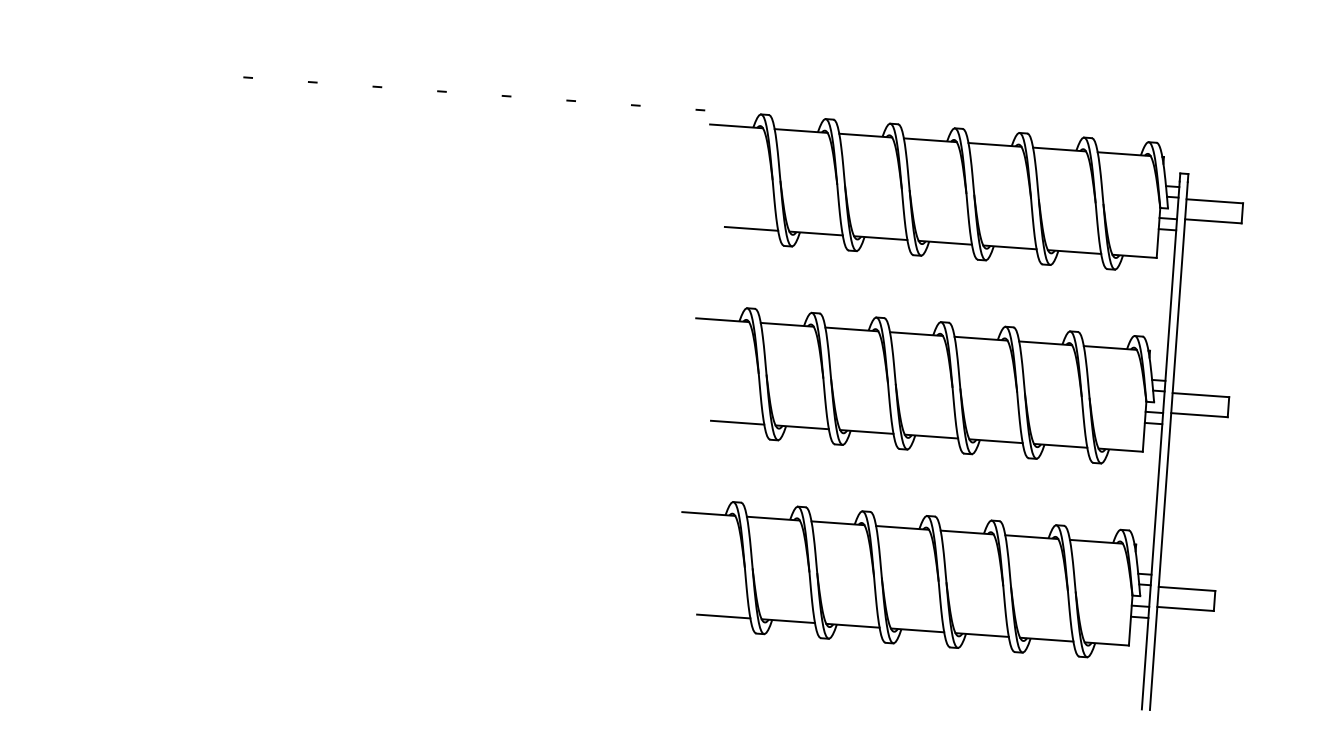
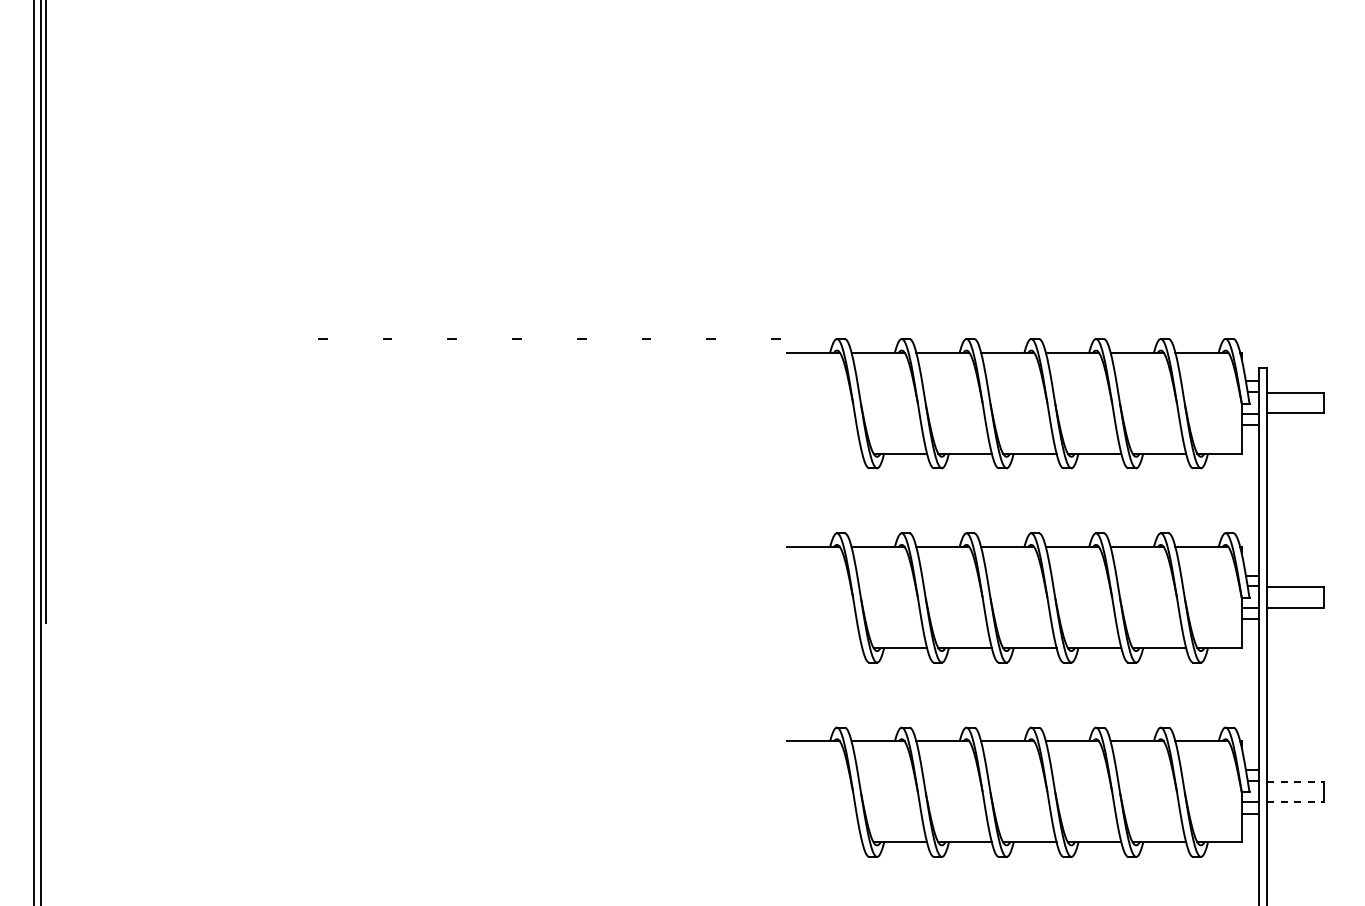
line: (751, 228) -> (835, 453), removed
line: (737, 423) -> (835, 648), removed
line: (1187, 588) -> (1296, 781), solid -> dashed
line: (1186, 608) -> (1296, 801), solid -> dashed
line: (723, 616) -> (835, 842), removed

